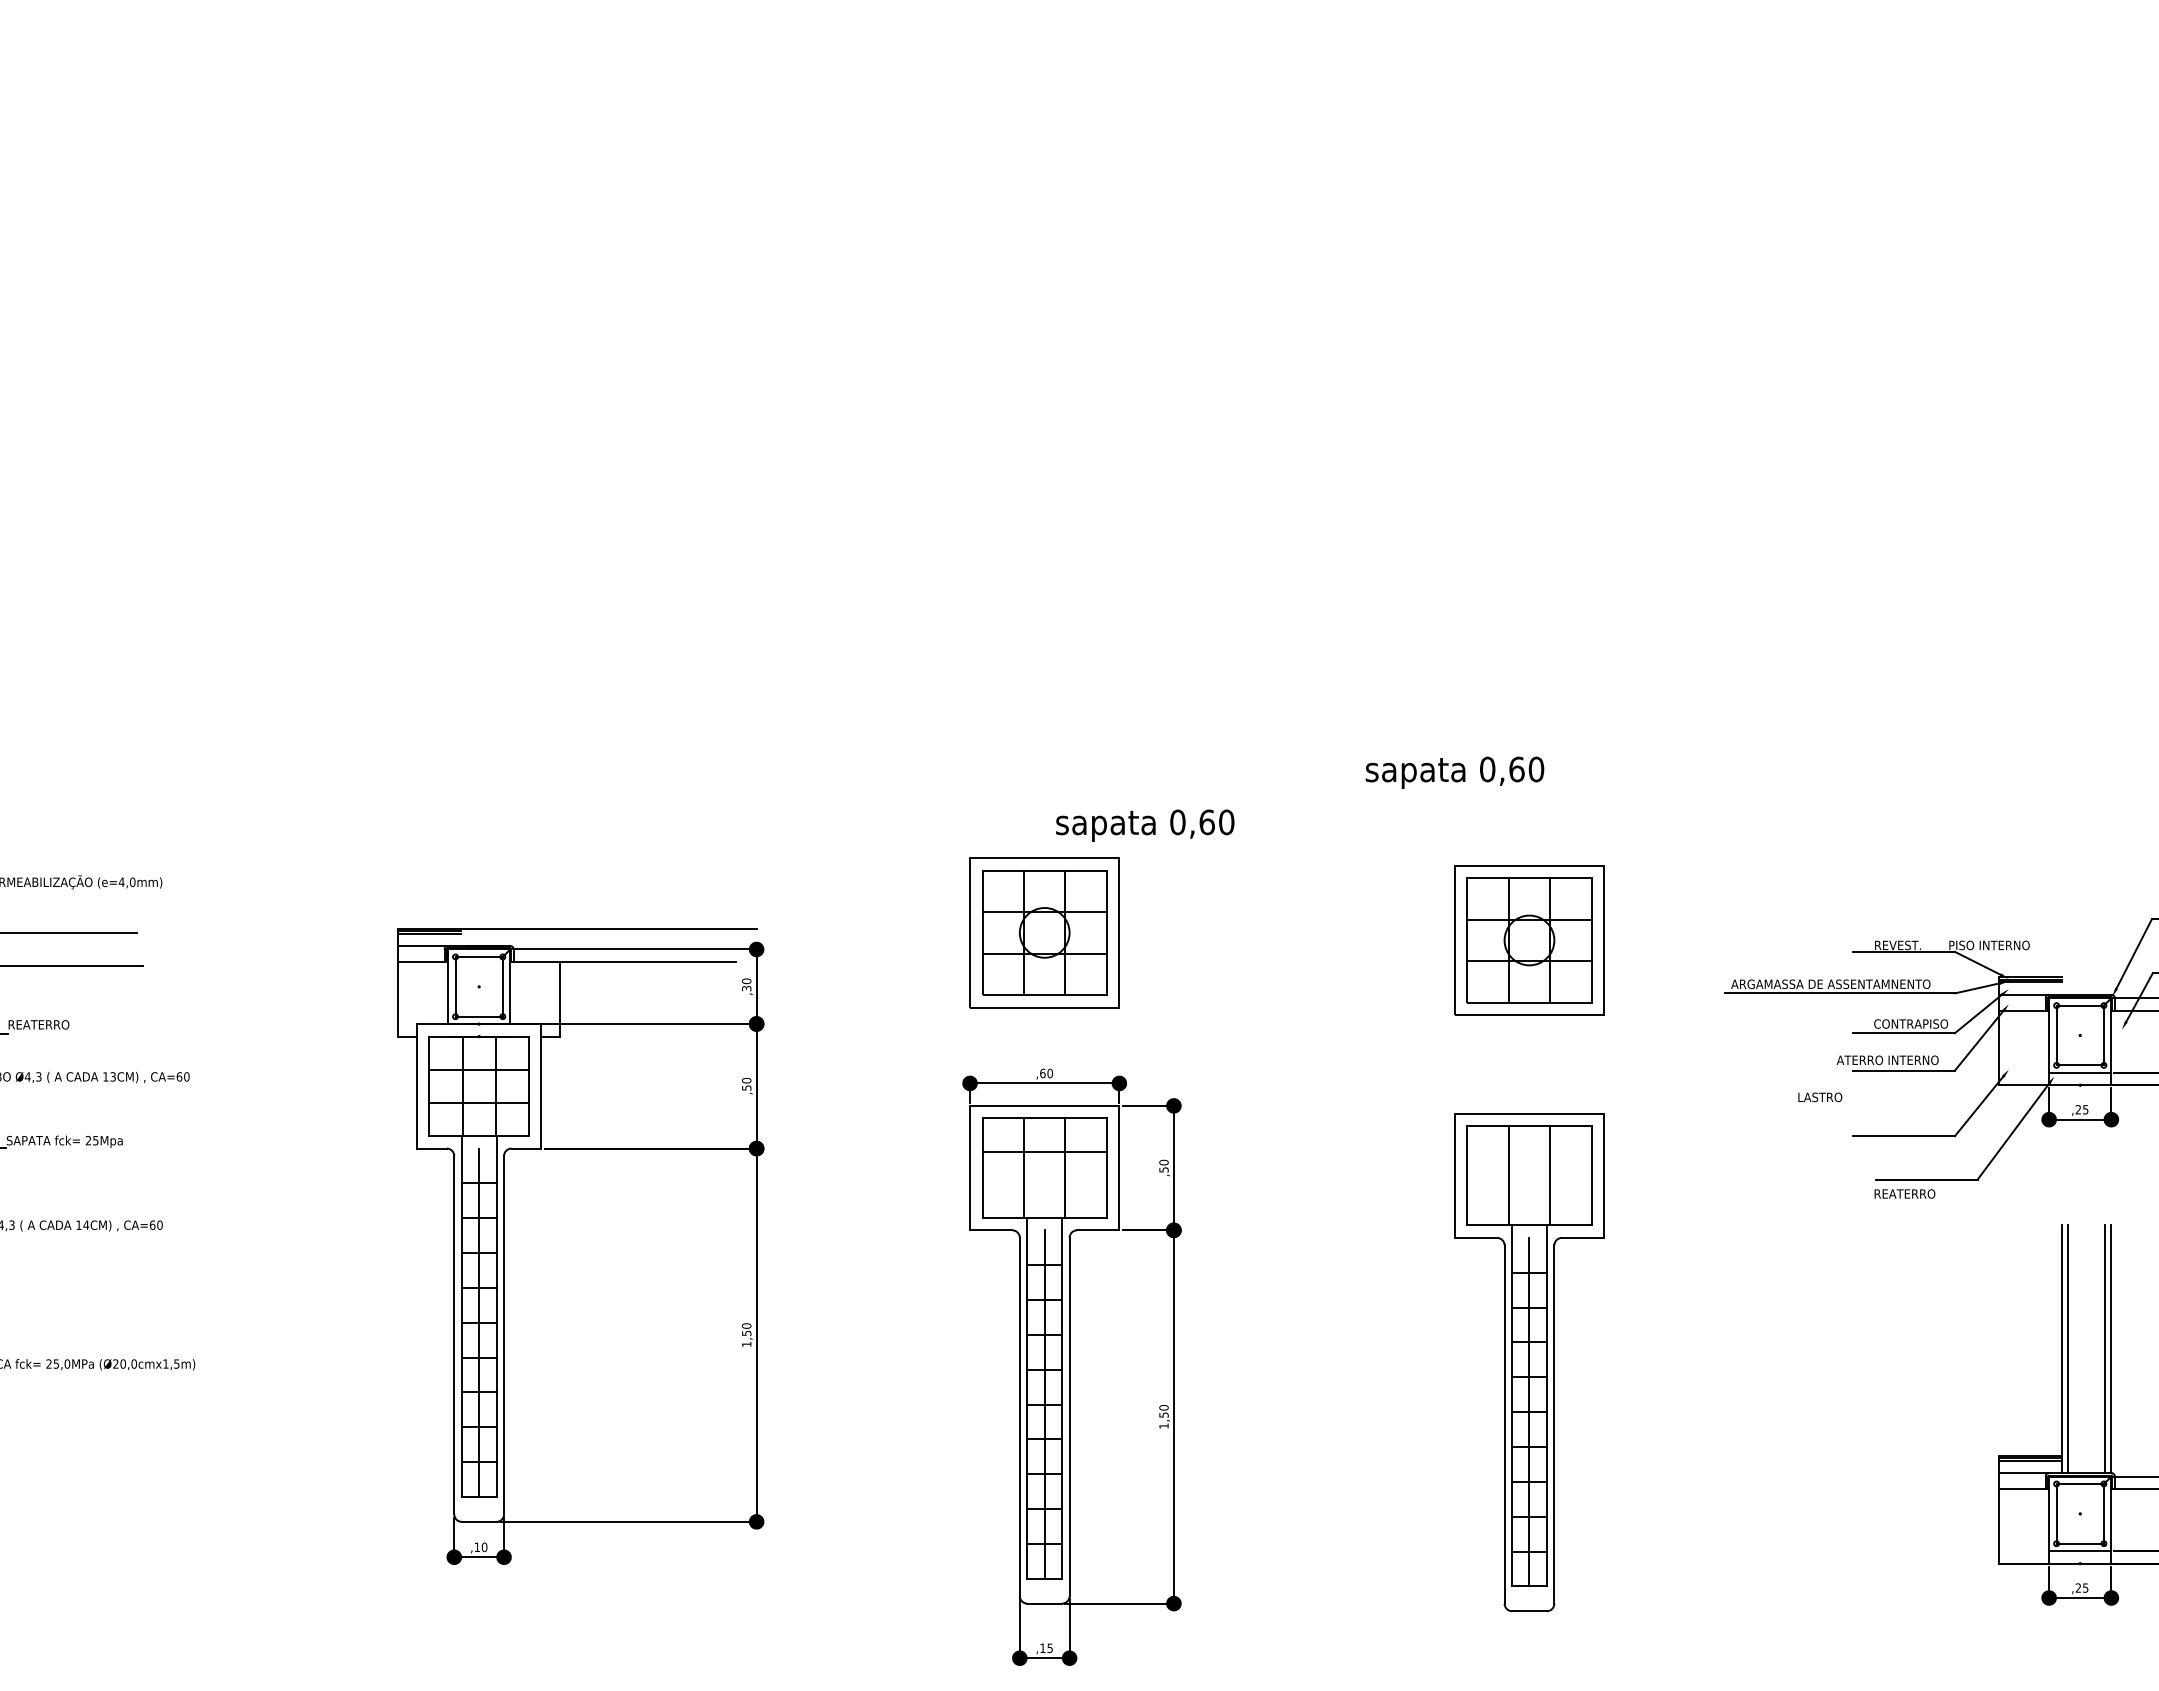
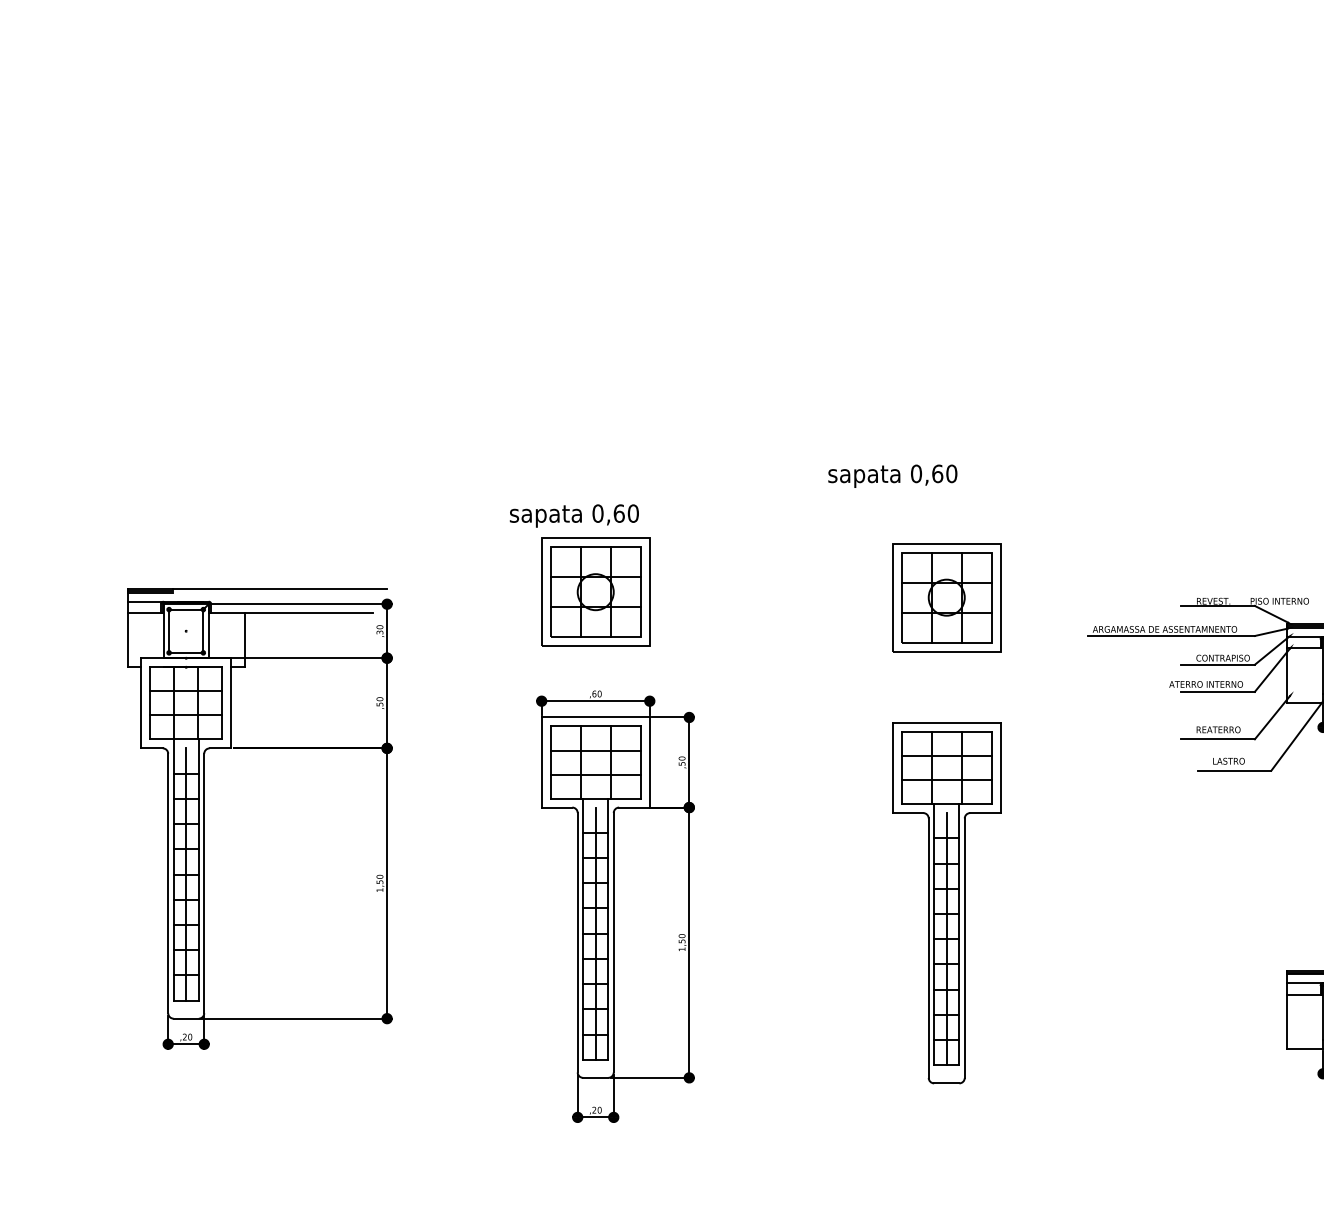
text: (1145, 825) -> (574, 515), moved
text: (1820, 1097) -> (1229, 761), moved
line: (1529, 1159) -> (946, 756), added
line: (1044, 1184) -> (595, 774), added
line: (1529, 1192) -> (946, 780), added
text: (1904, 1193) -> (1218, 729), moved
text: (476, 1546) -> (184, 1036), ,10 -> ,20
text: (1046, 1647) -> (597, 1109), ,15 -> ,20

